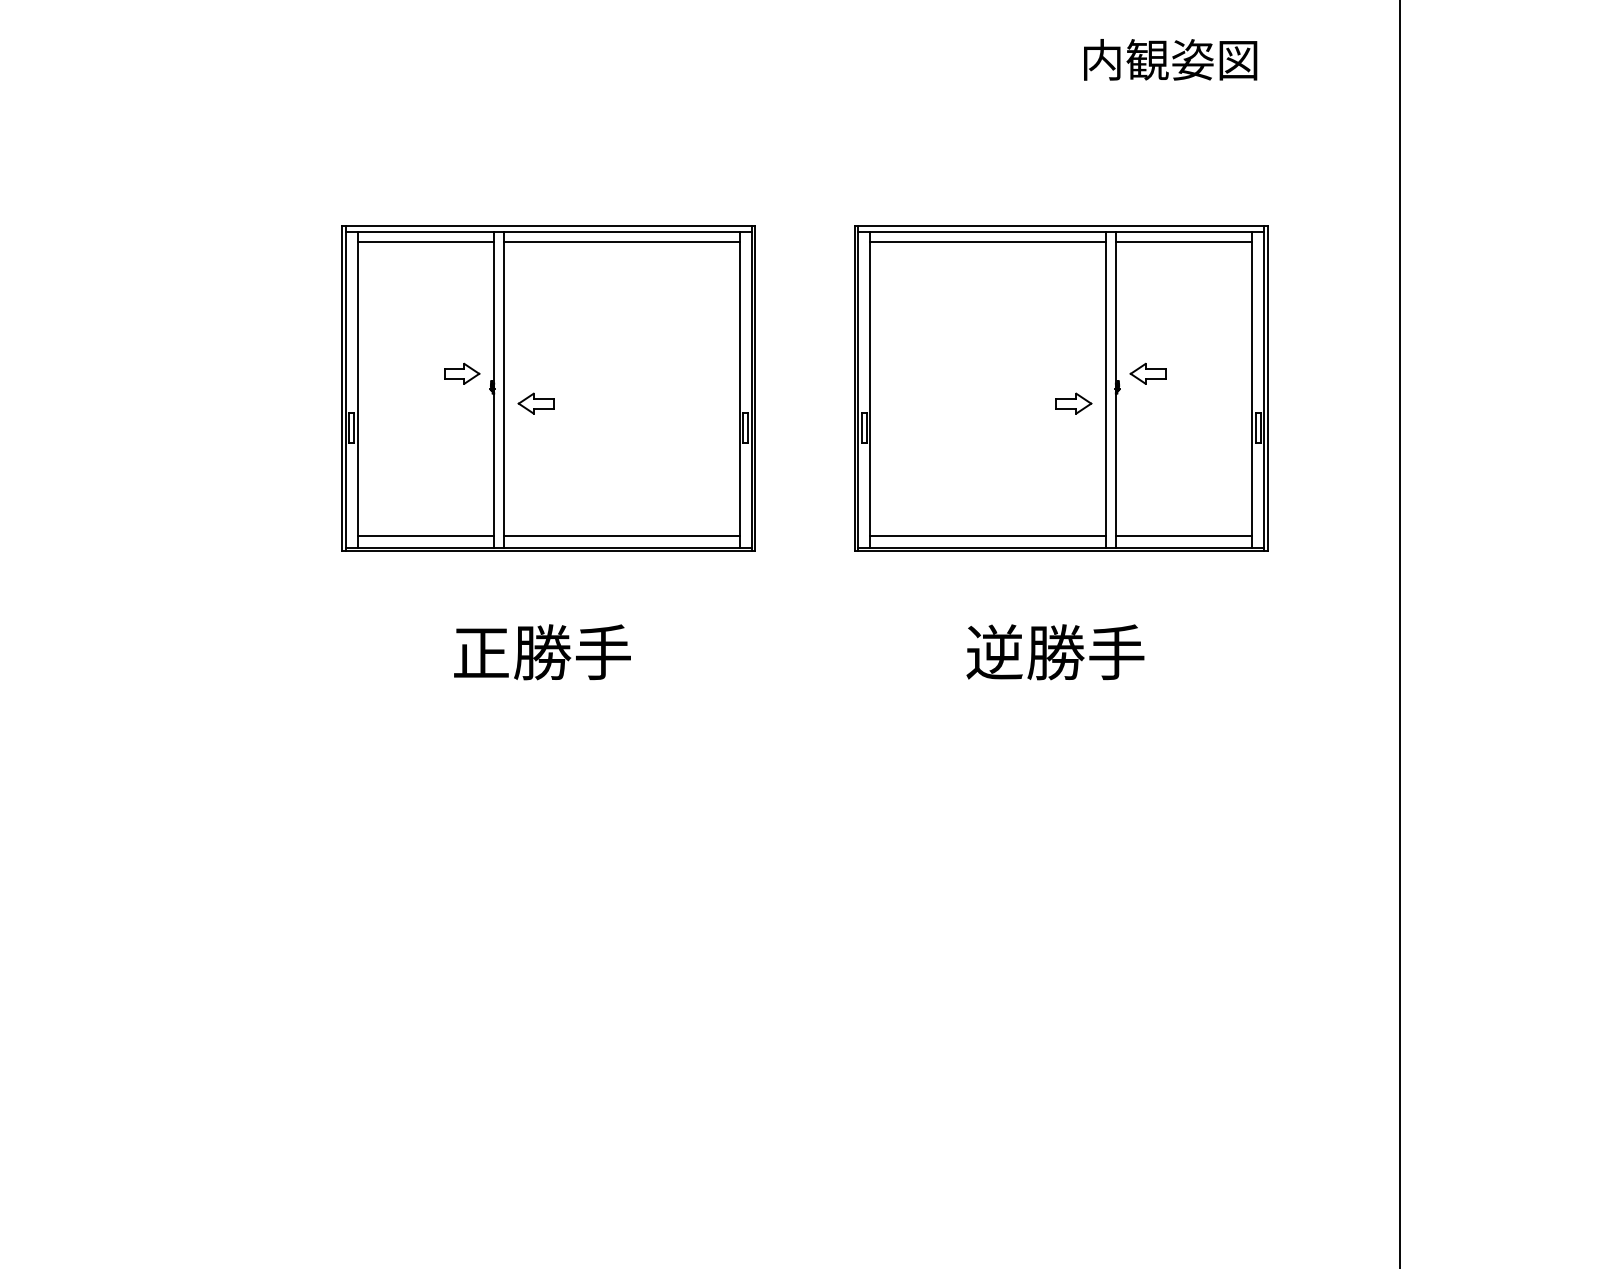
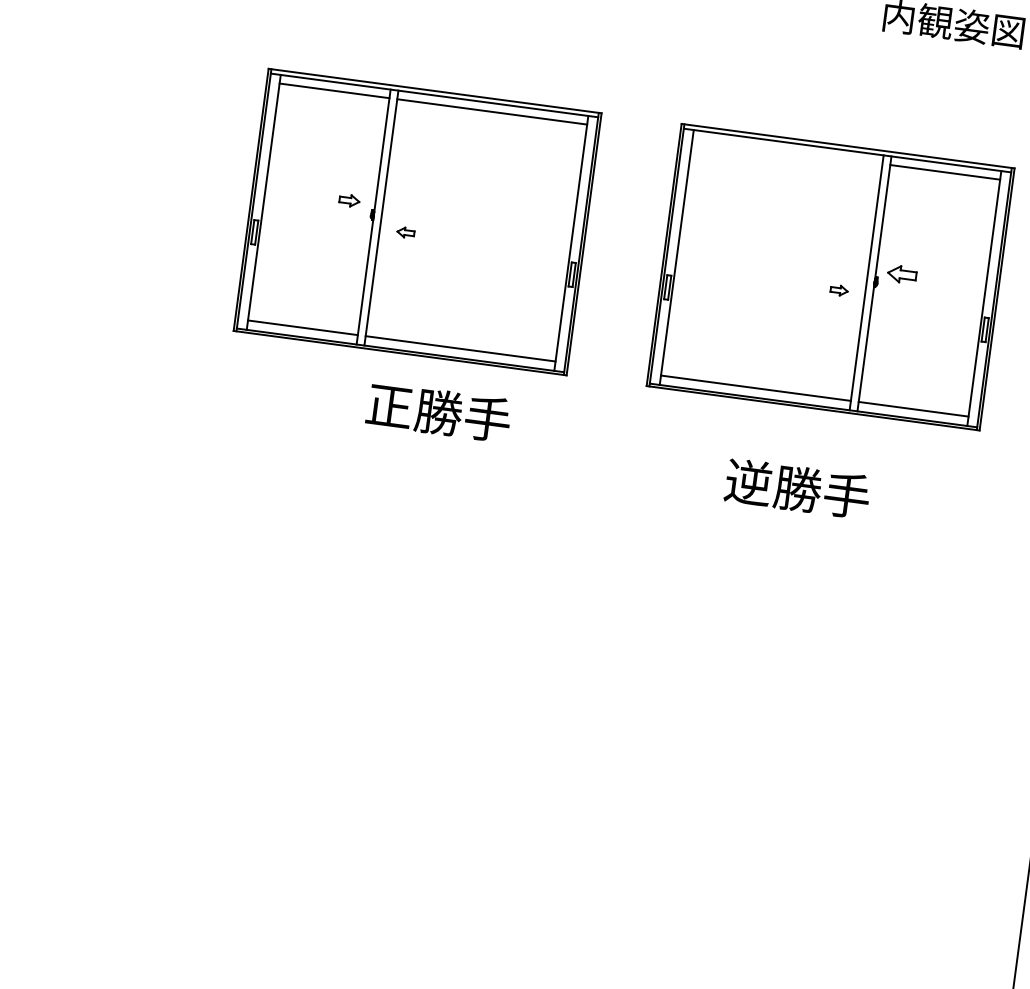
line: (988, 242) -> (787, 151), removed
part: (462, 373) -> (349, 200), size x0.7
part: (535, 403) -> (405, 232), size x0.6
part: (1073, 403) -> (838, 290), size x0.6
text: (542, 652) -> (438, 412), moved

